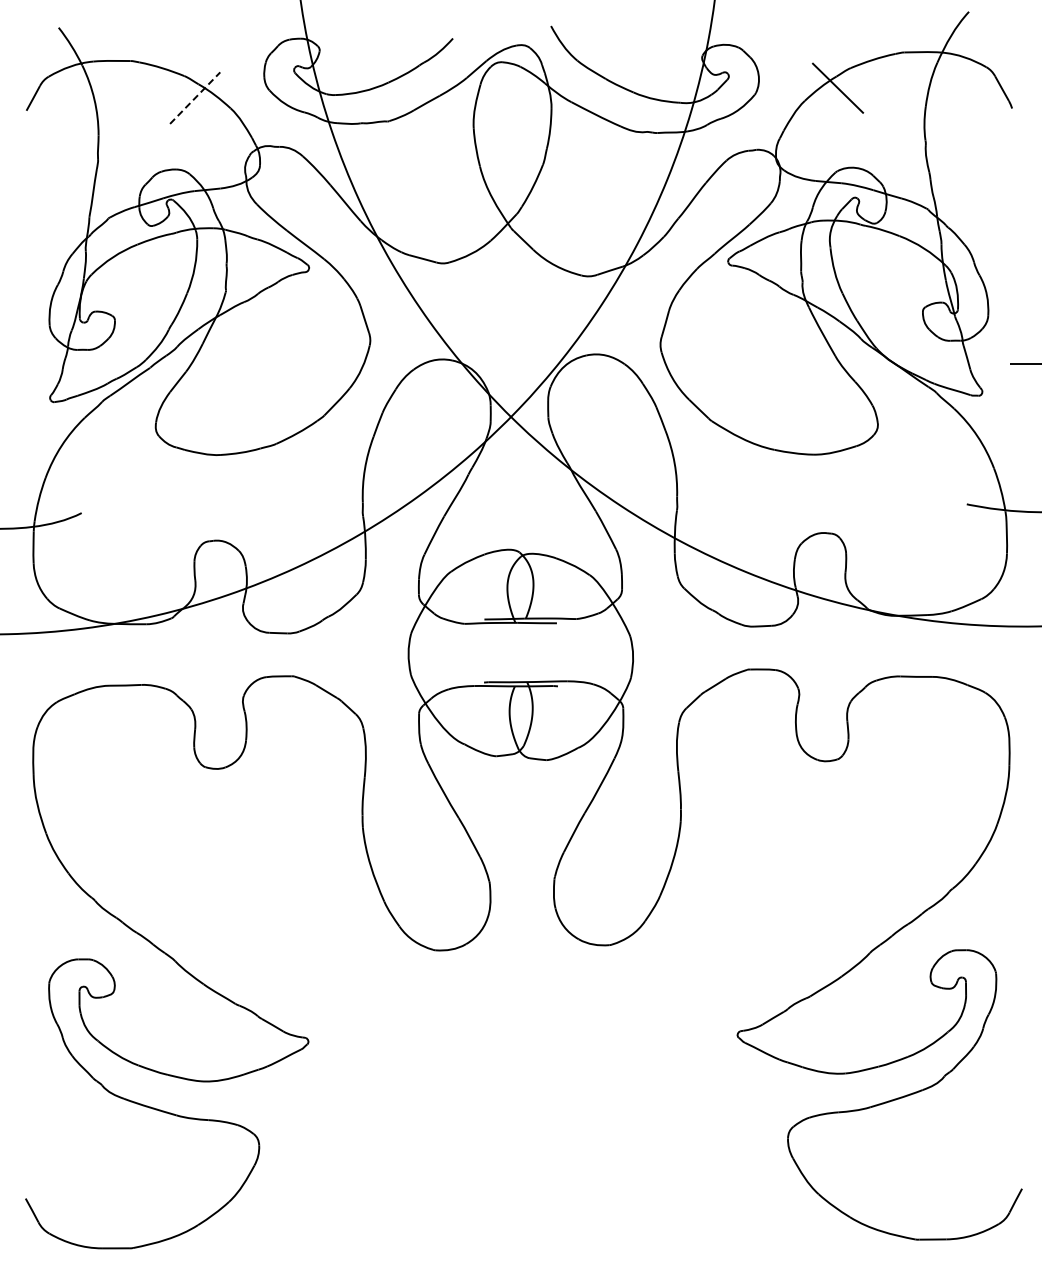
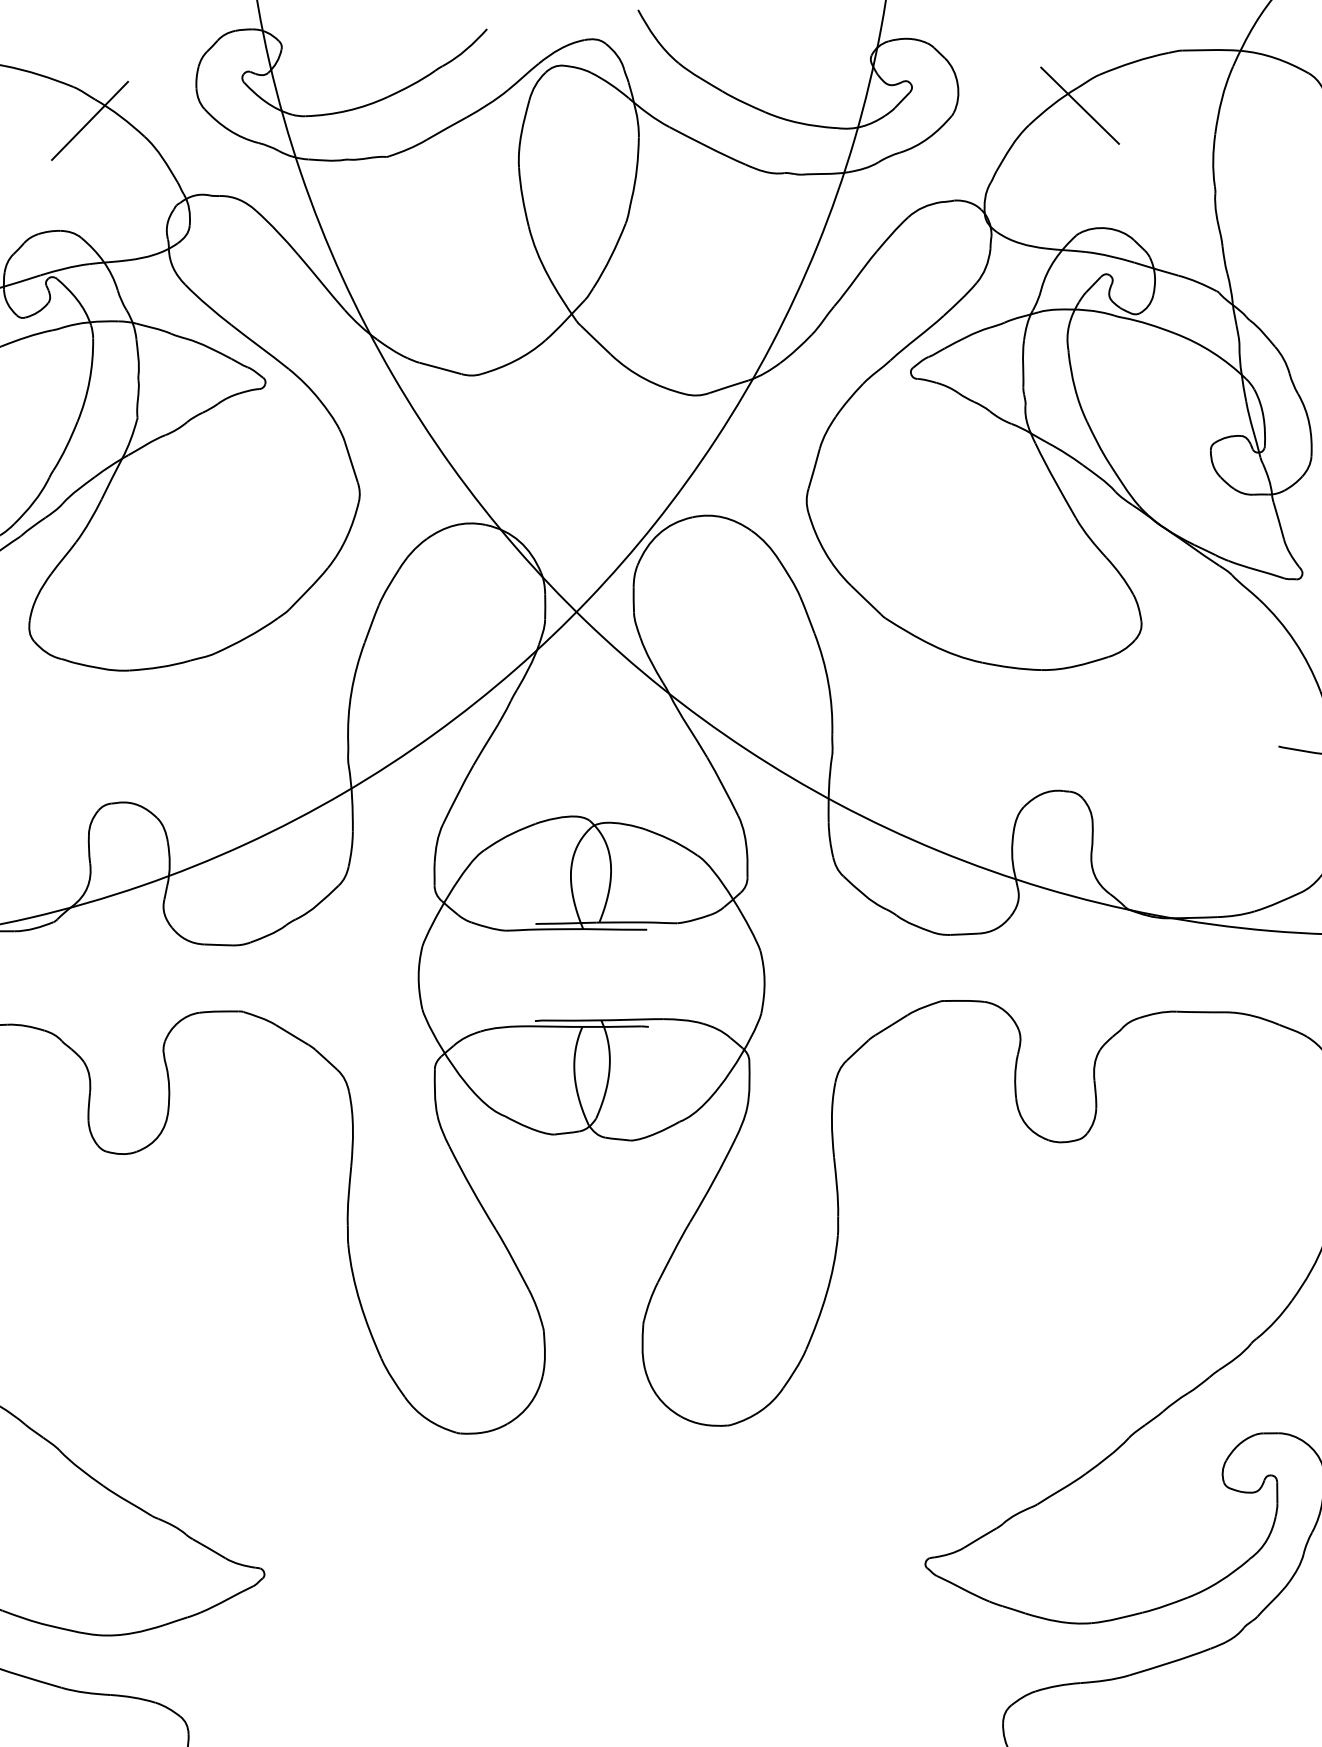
line: (195, 98) -> (90, 121), dashed -> solid

